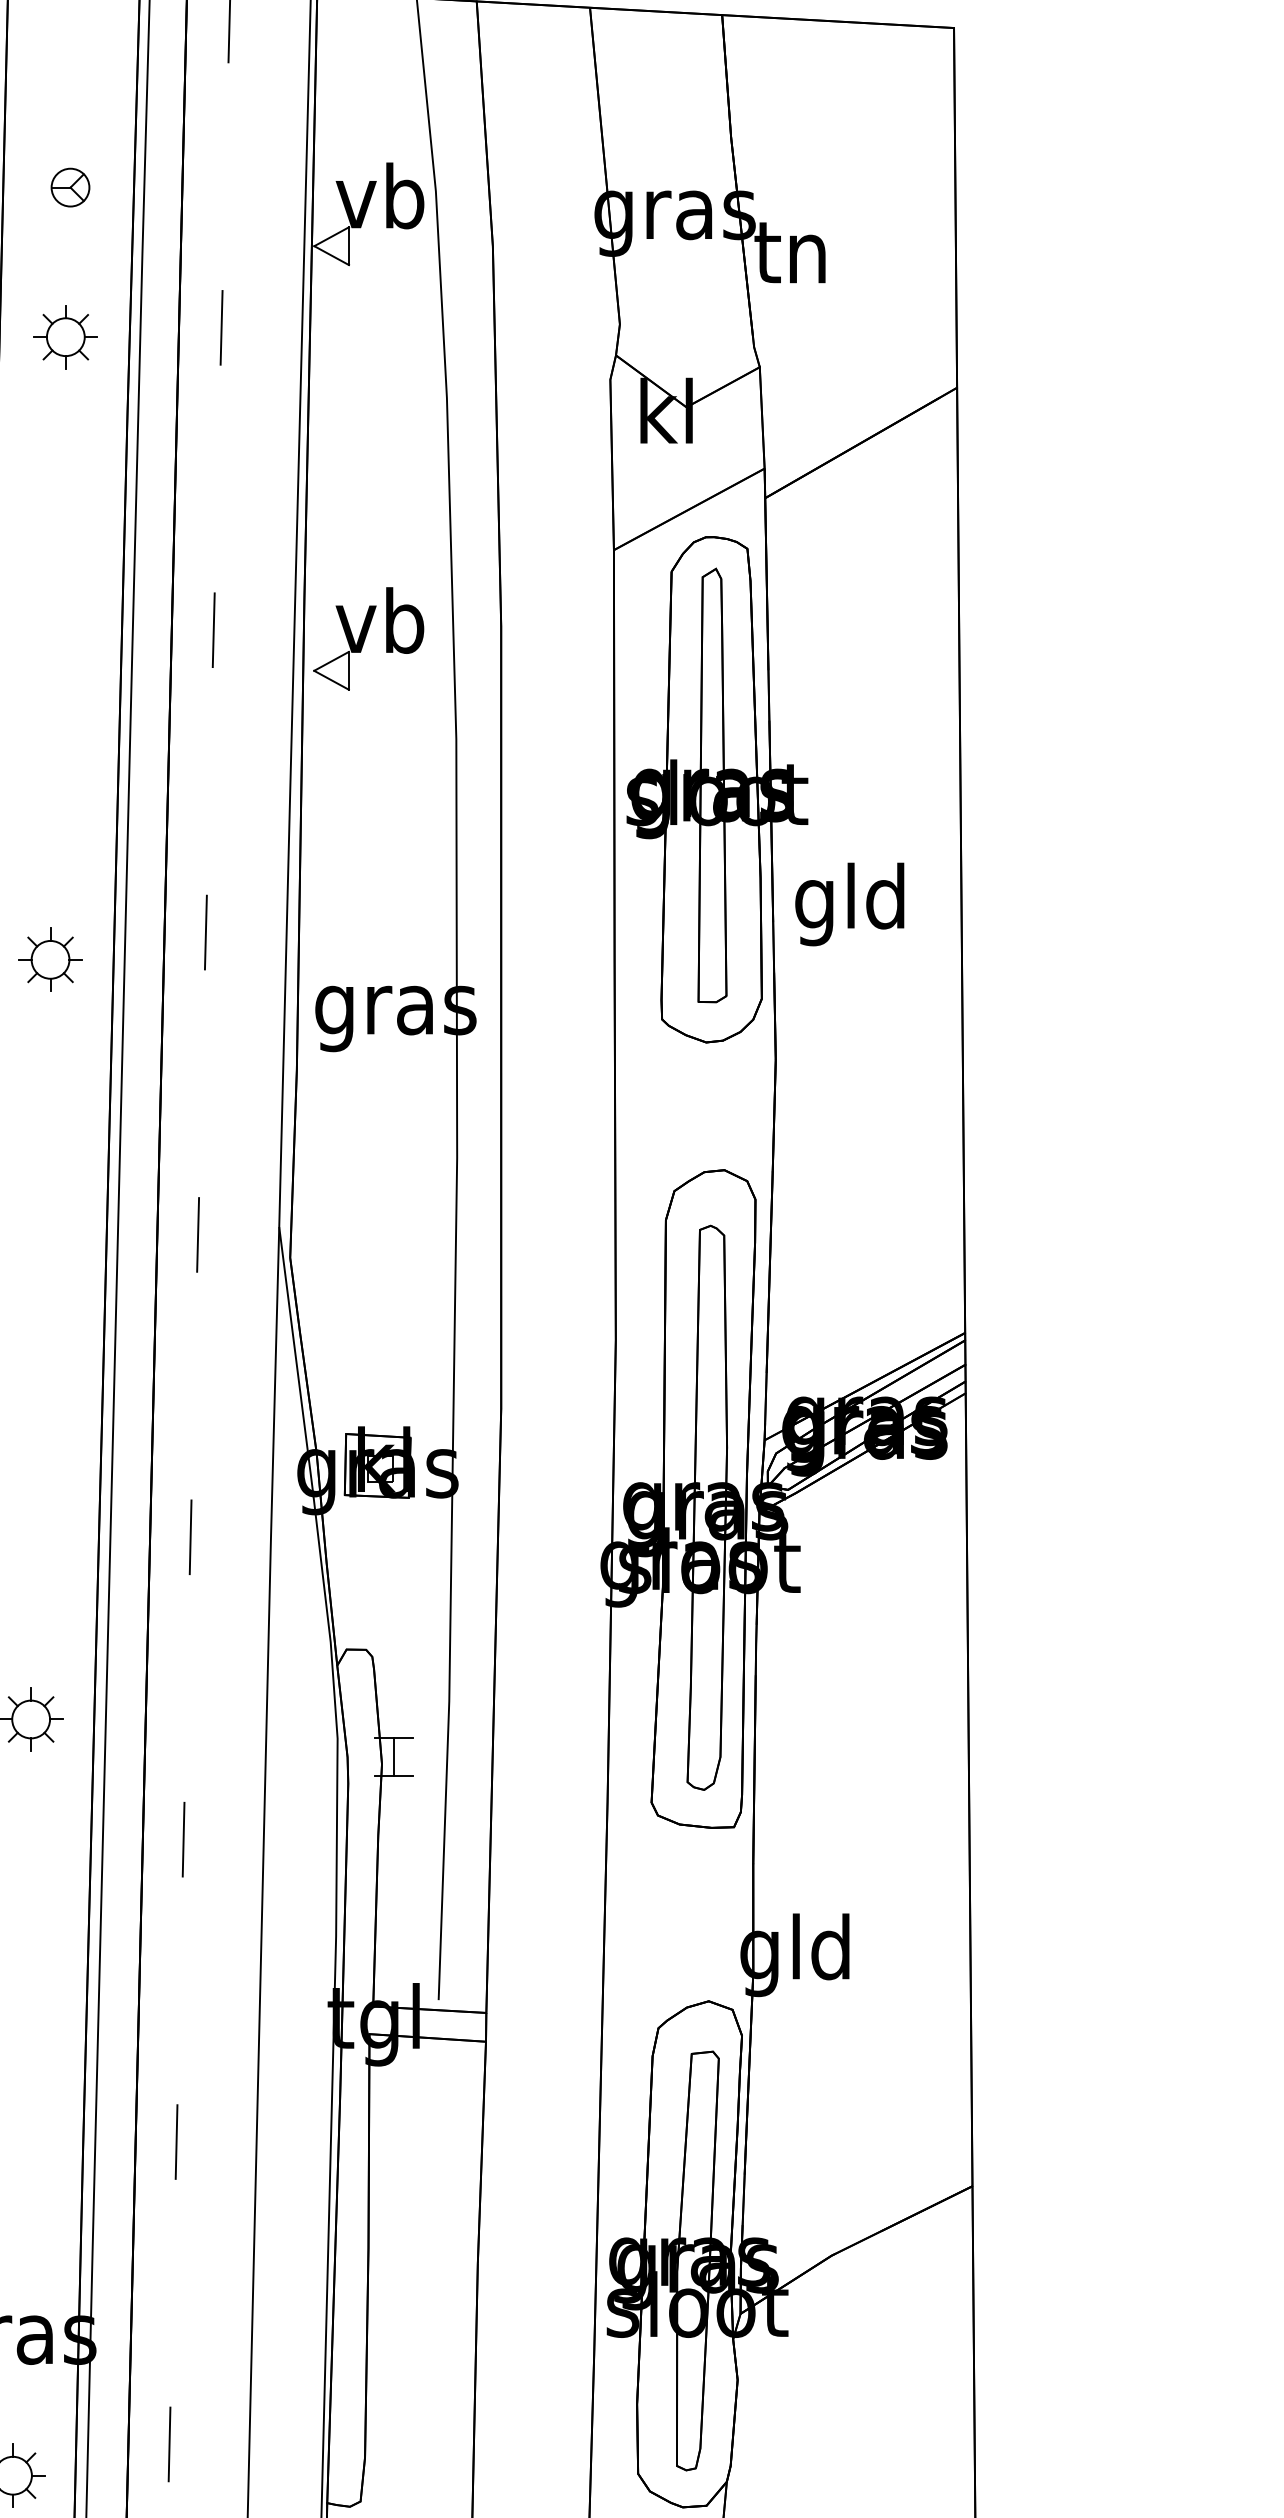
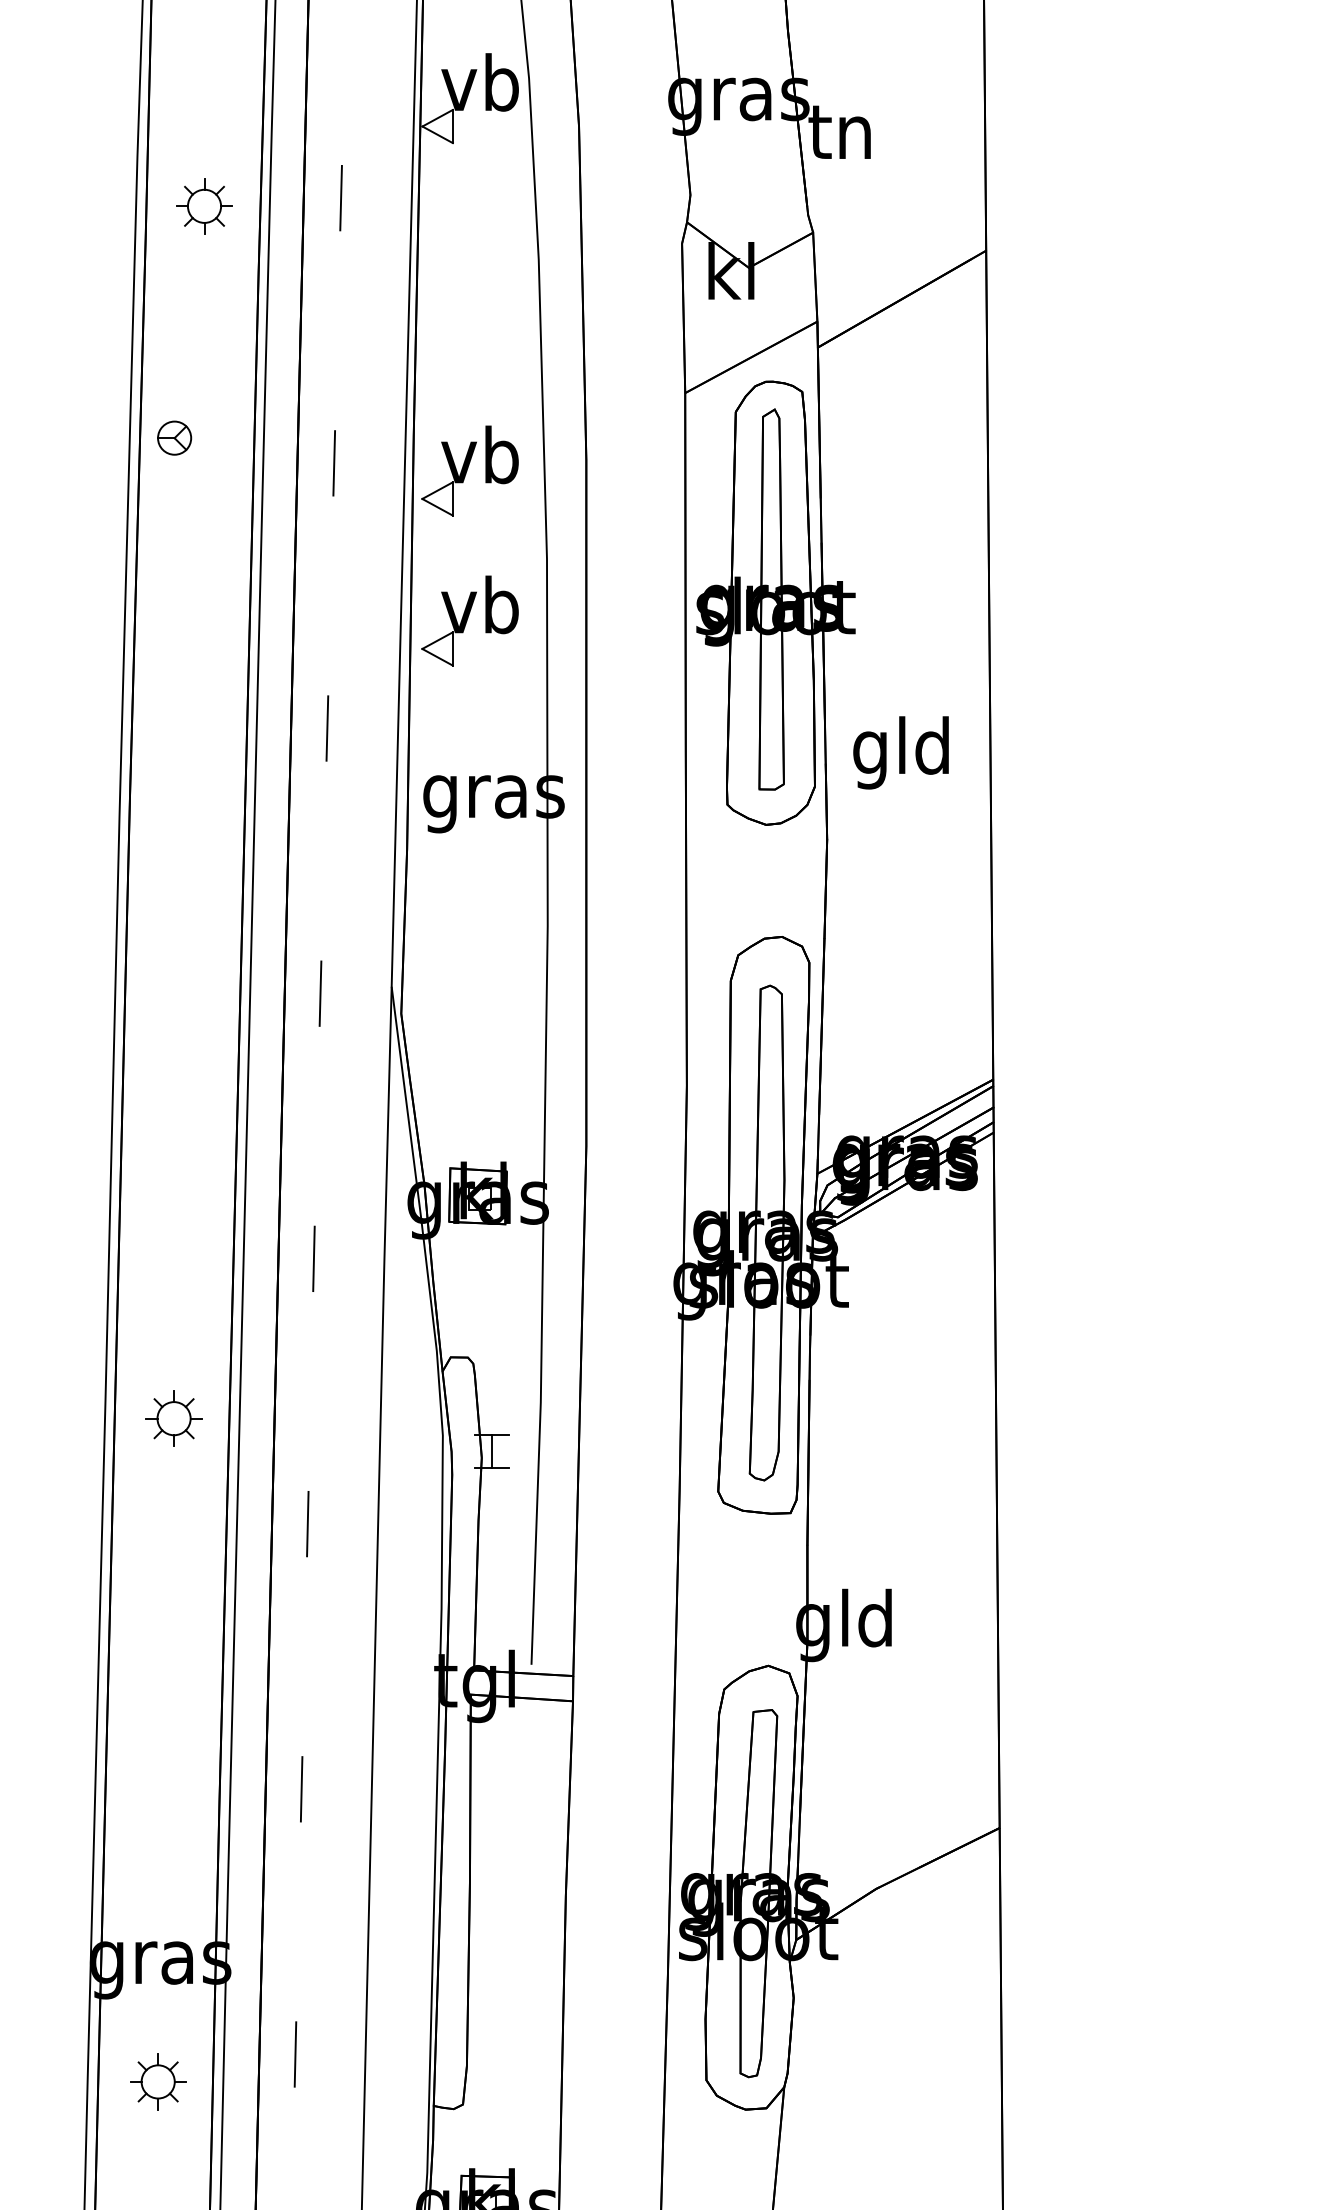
part: (70, 186) -> (174, 437), moved
part: (367, 809) -> (469, 620), added
text: (849, 904) -> (900, 752), moved
part: (49, 959) -> (190, 752), removed

